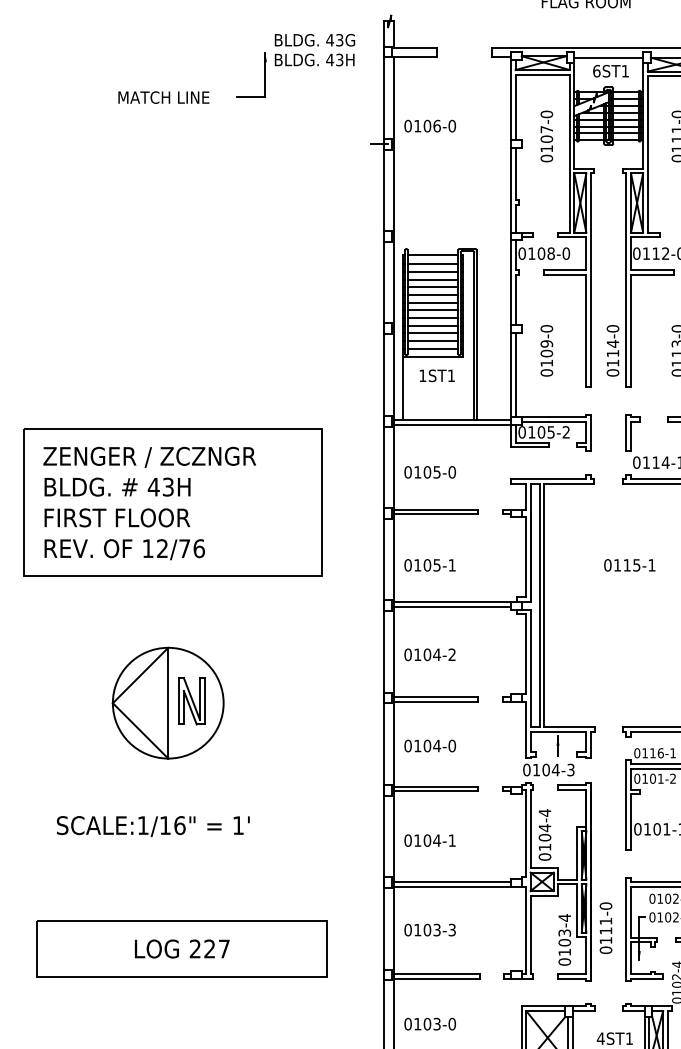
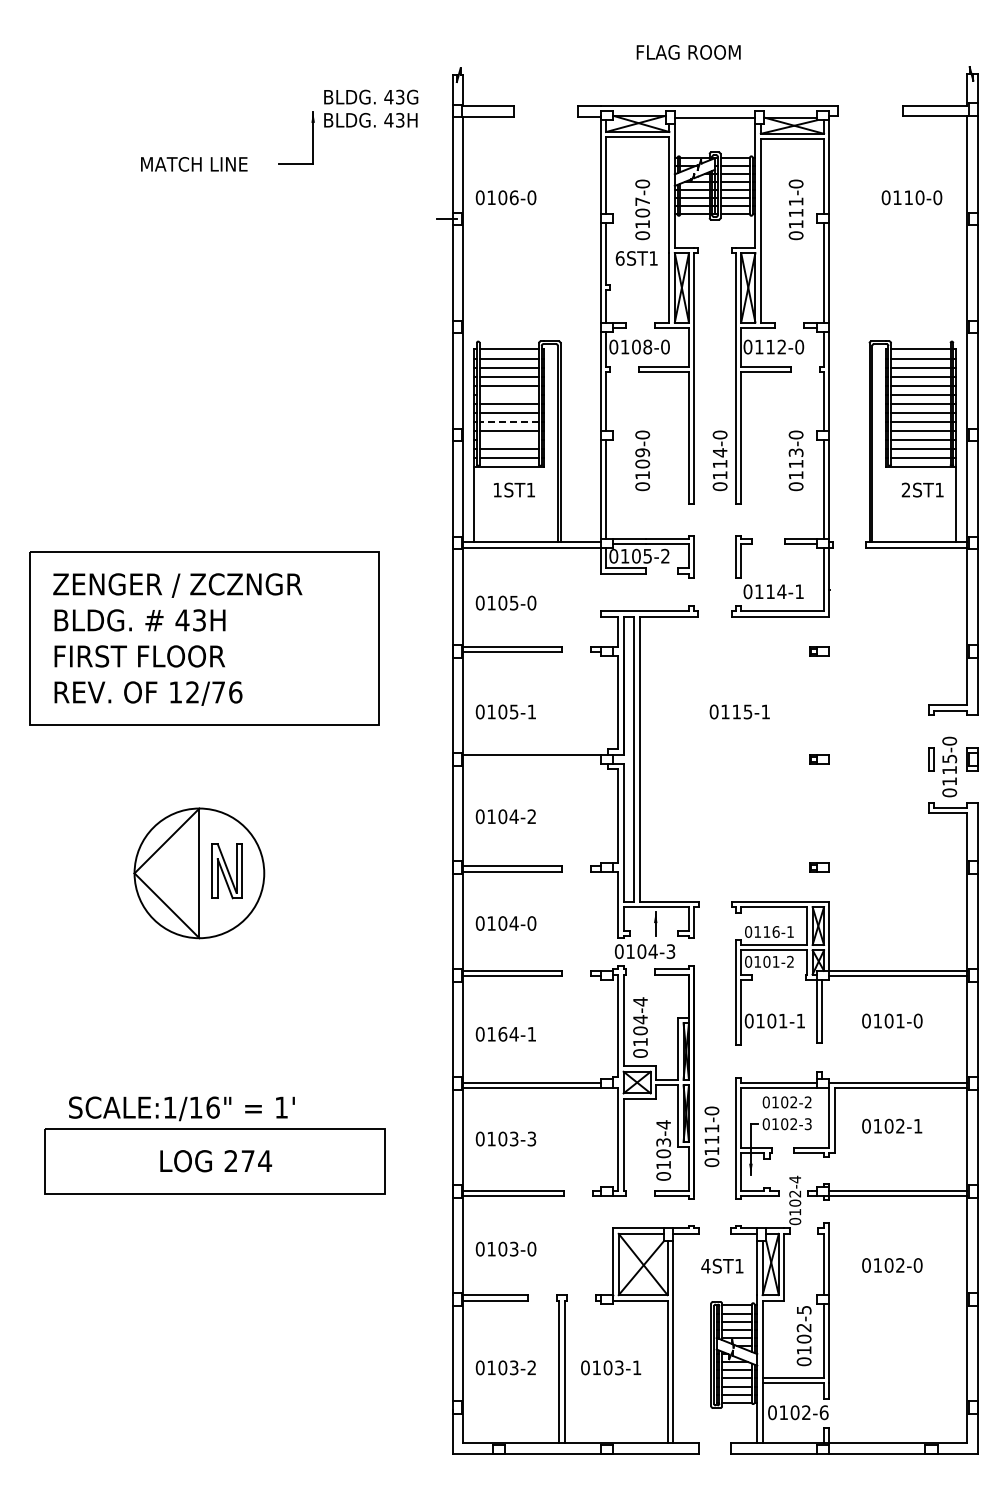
text: (610, 71) -> (636, 258), moved
line: (433, 295) -> (509, 395), removed
line: (433, 318) -> (509, 422), solid -> dashed
line: (433, 333) -> (509, 440), removed
line: (451, 606) -> (531, 760), removed
text: (152, 826) -> (181, 1108), moved
text: (427, 839) -> (502, 1033), 0104-1 -> 0164-1
text: (217, 948) -> (256, 1160), 227 -> 274

